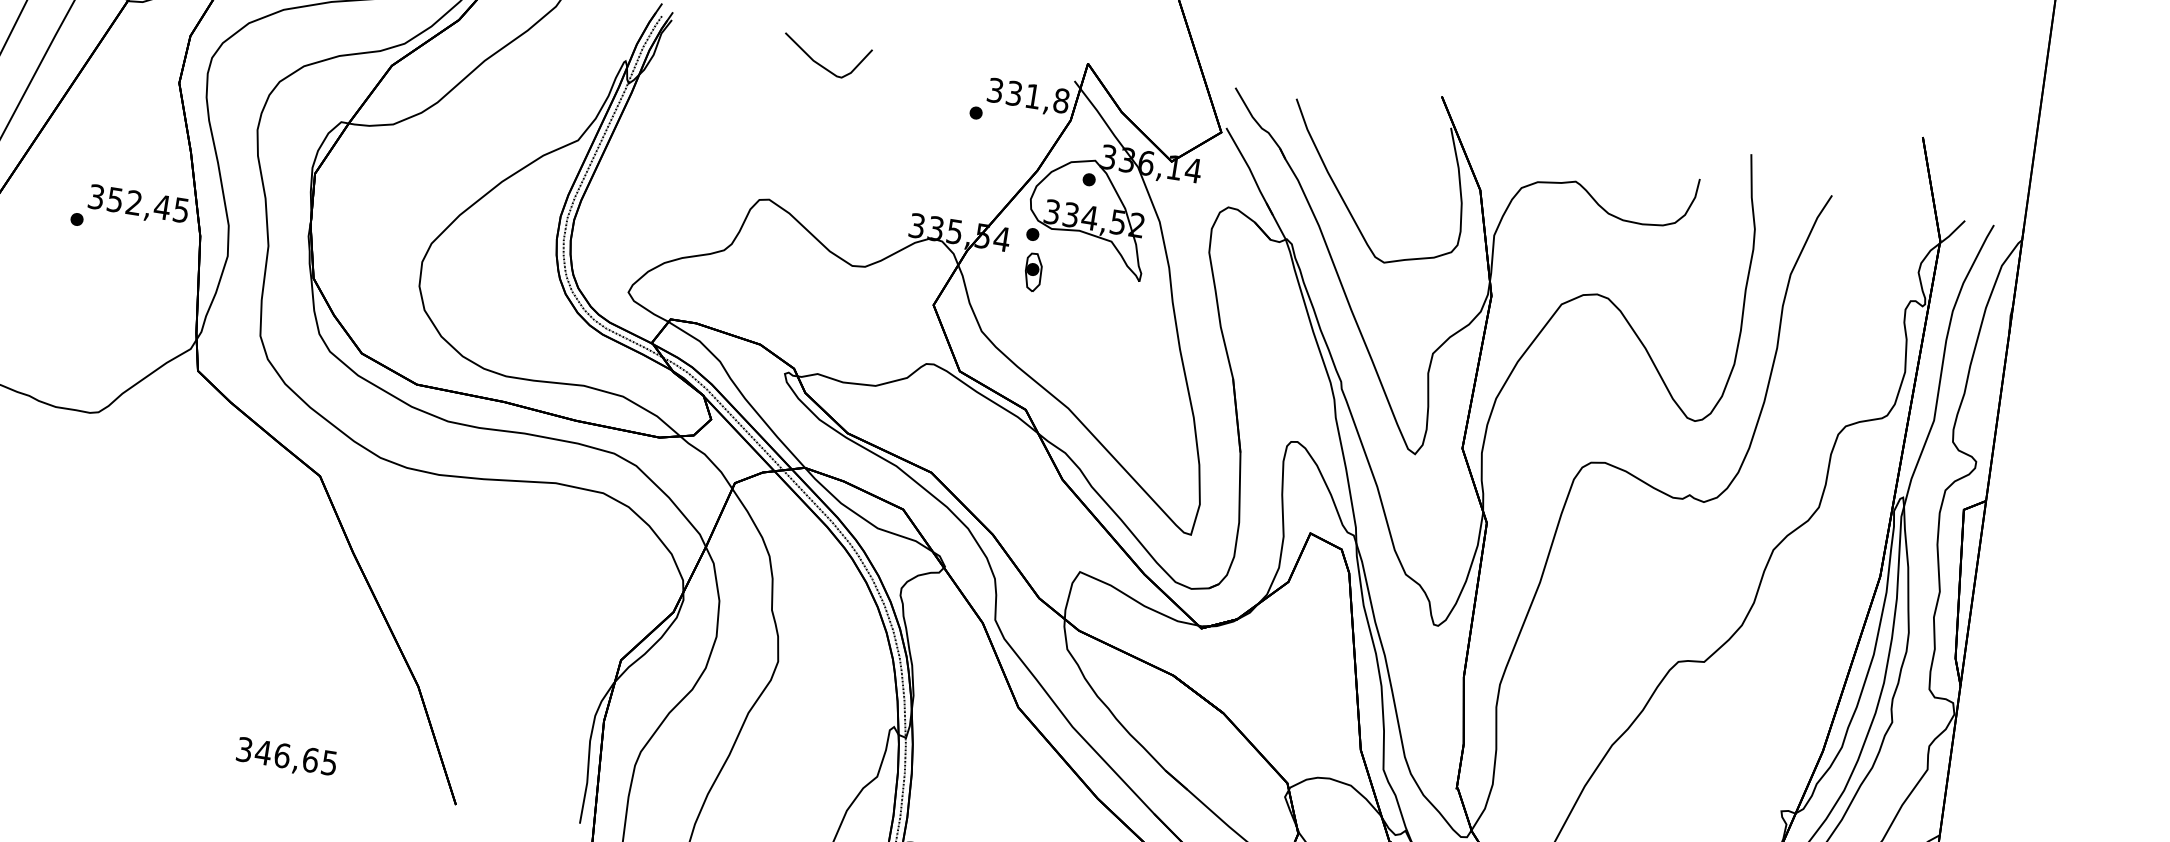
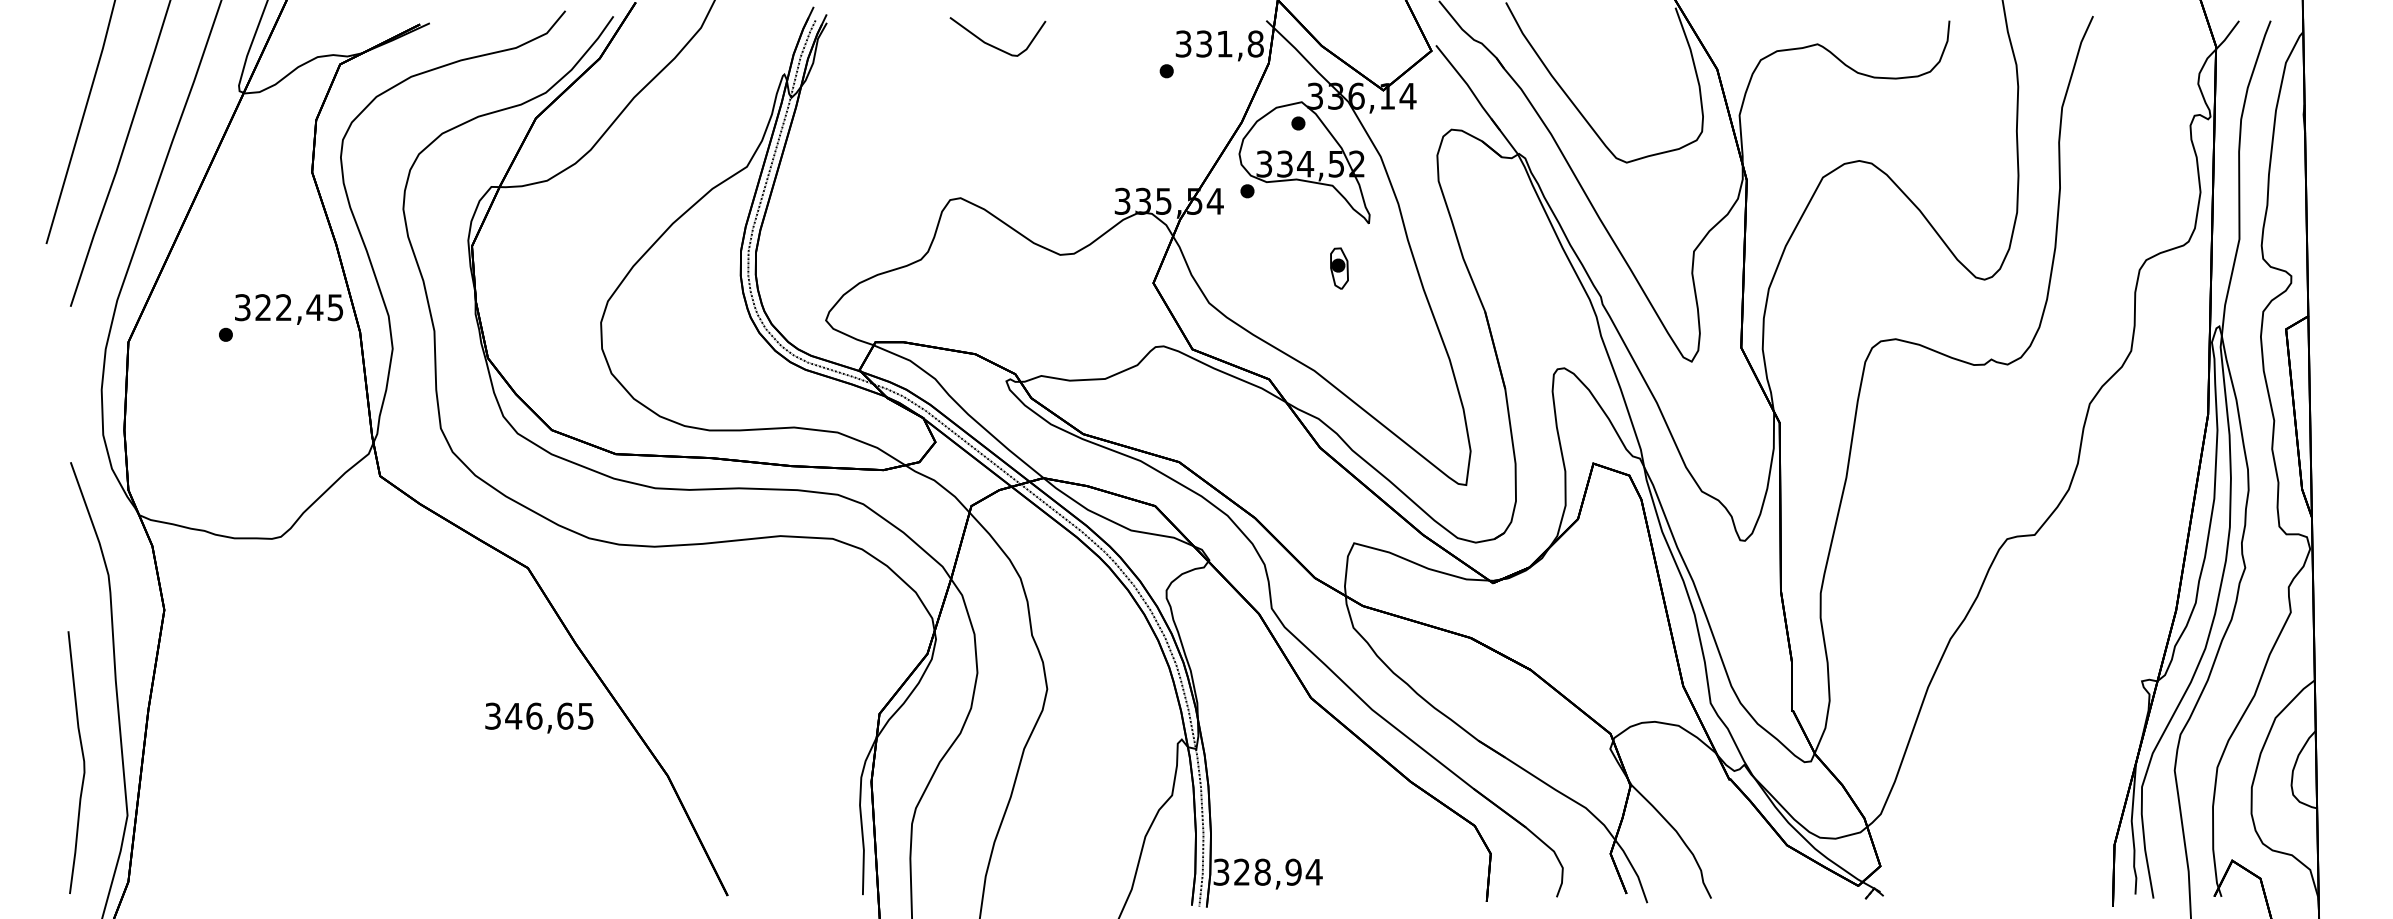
text: (114, 199) -> (262, 307), 352,45 -> 322,45
part: (1033, 272) -> (1339, 268), moved
text: (286, 757) -> (539, 717), moved

